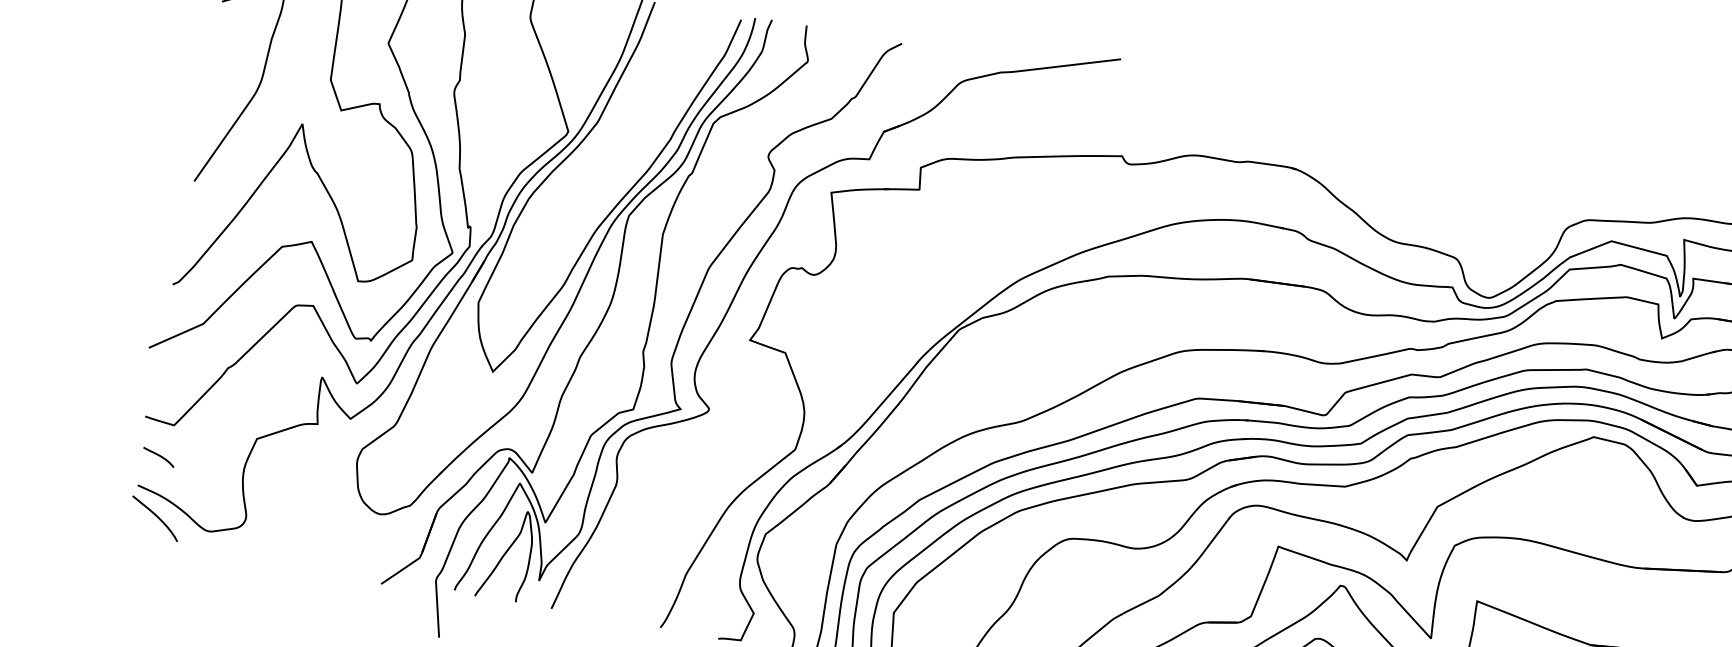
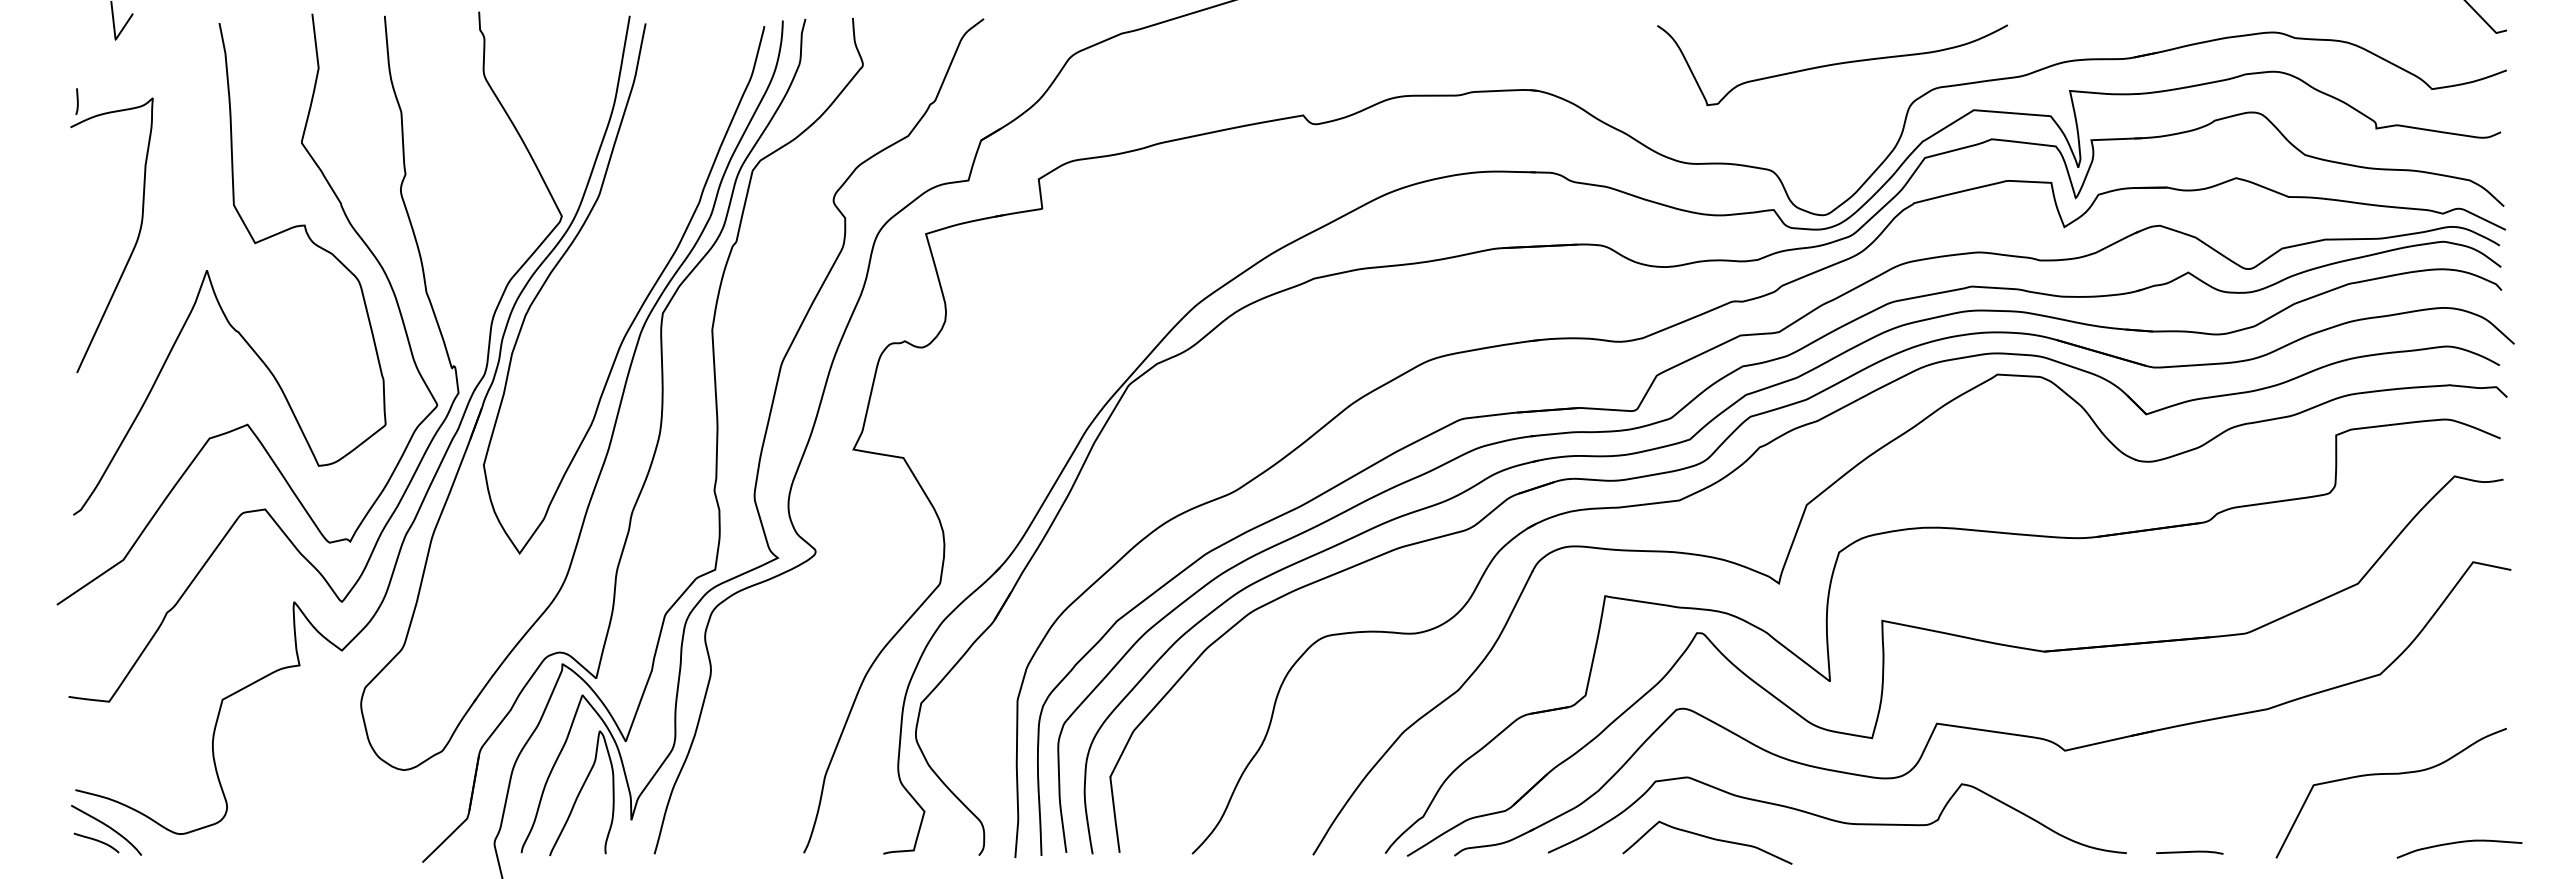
curve: (1514, 189) -> (1832, 65), added
curve: (158, 456) -> (96, 841), moved

